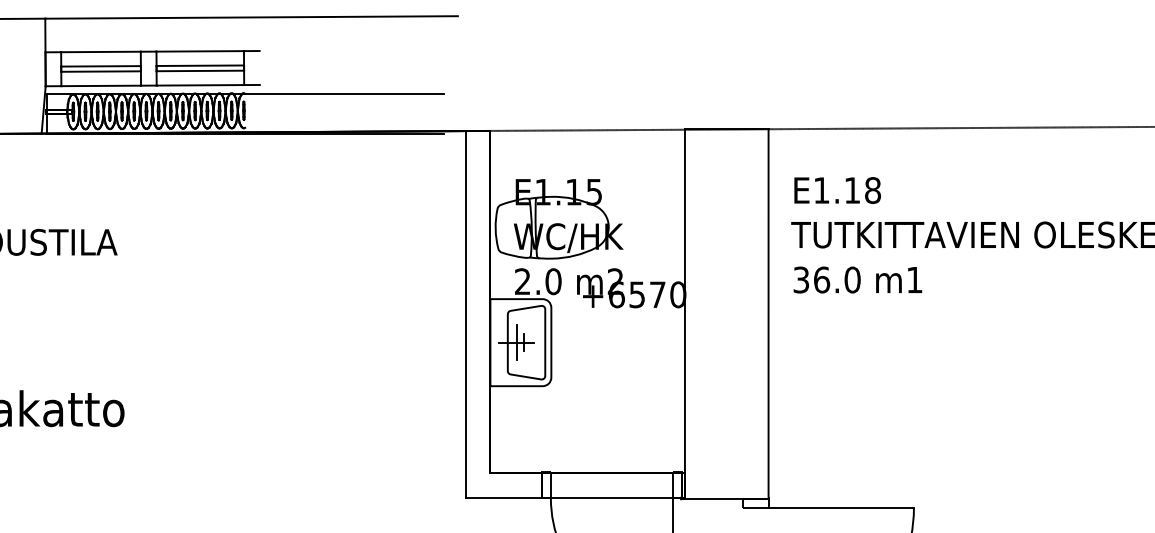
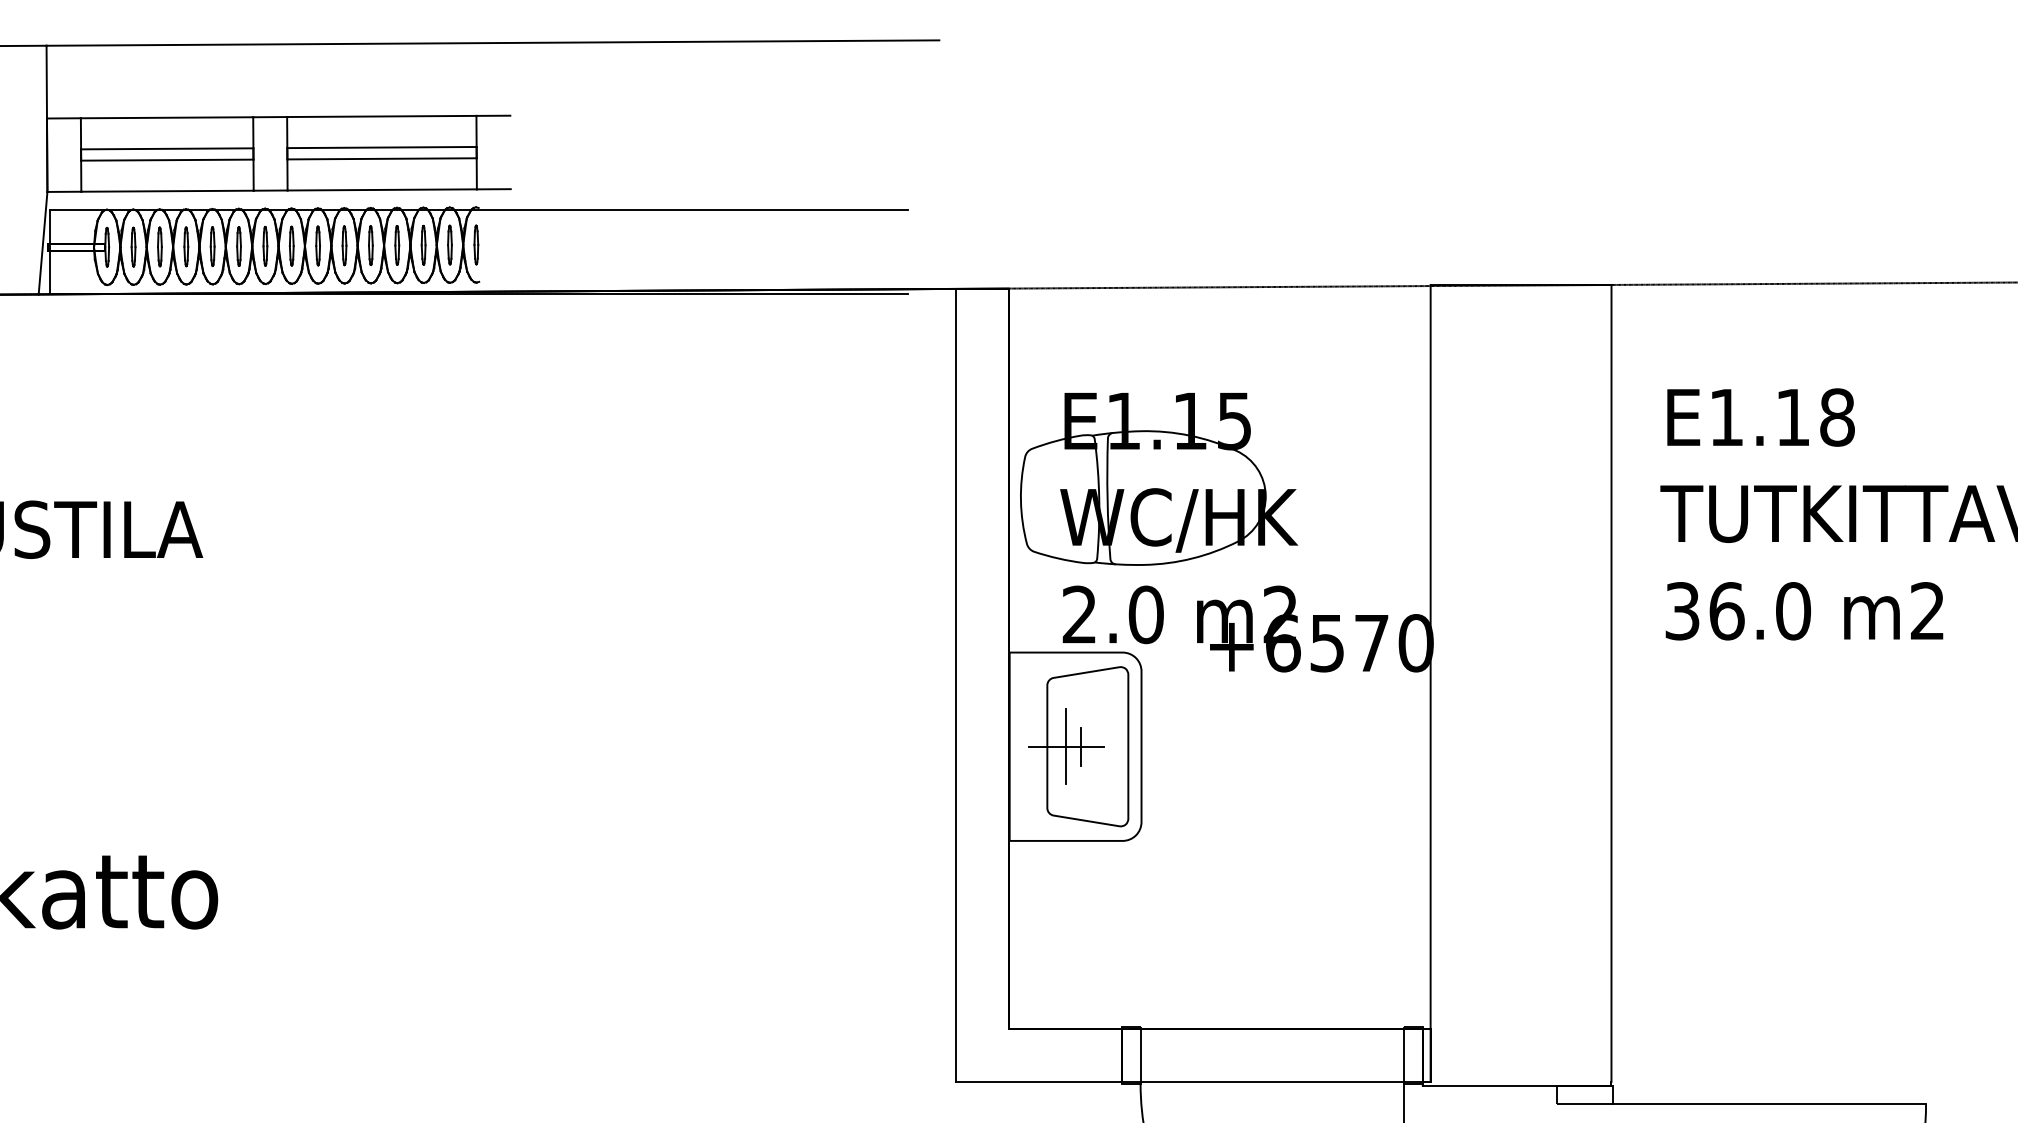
text: (914, 279) -> (1927, 610), m1 -> m2

